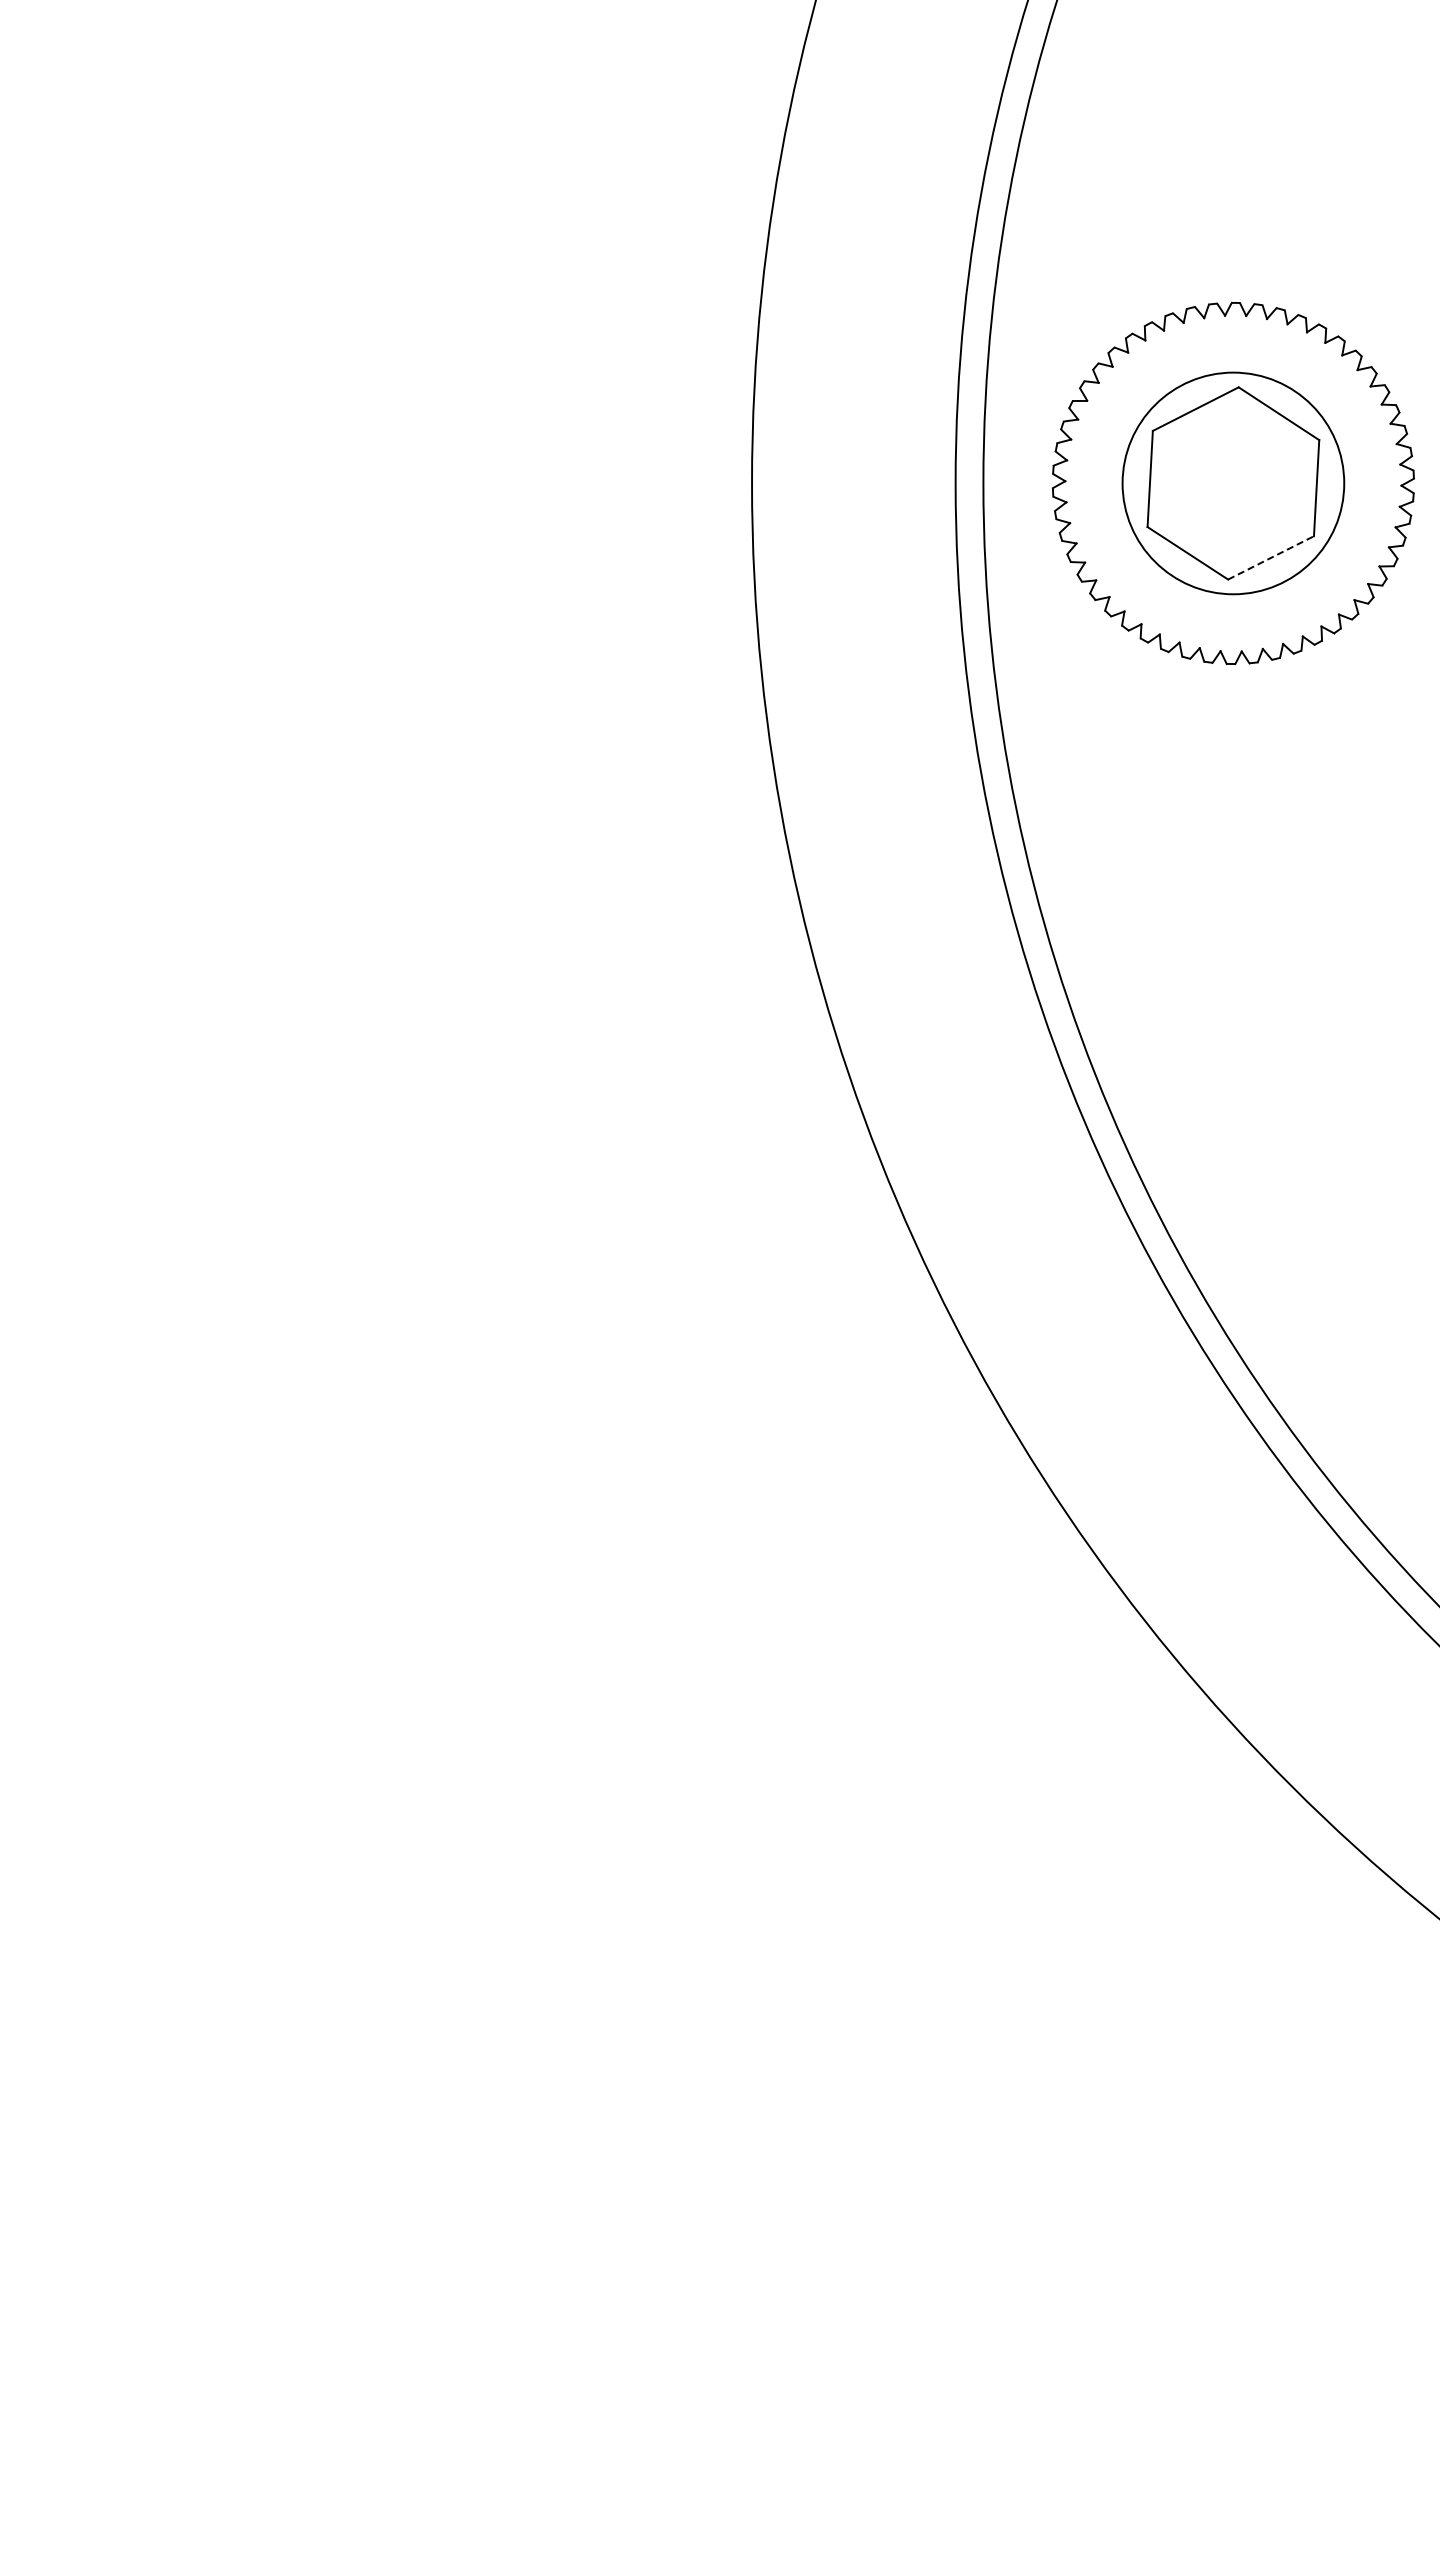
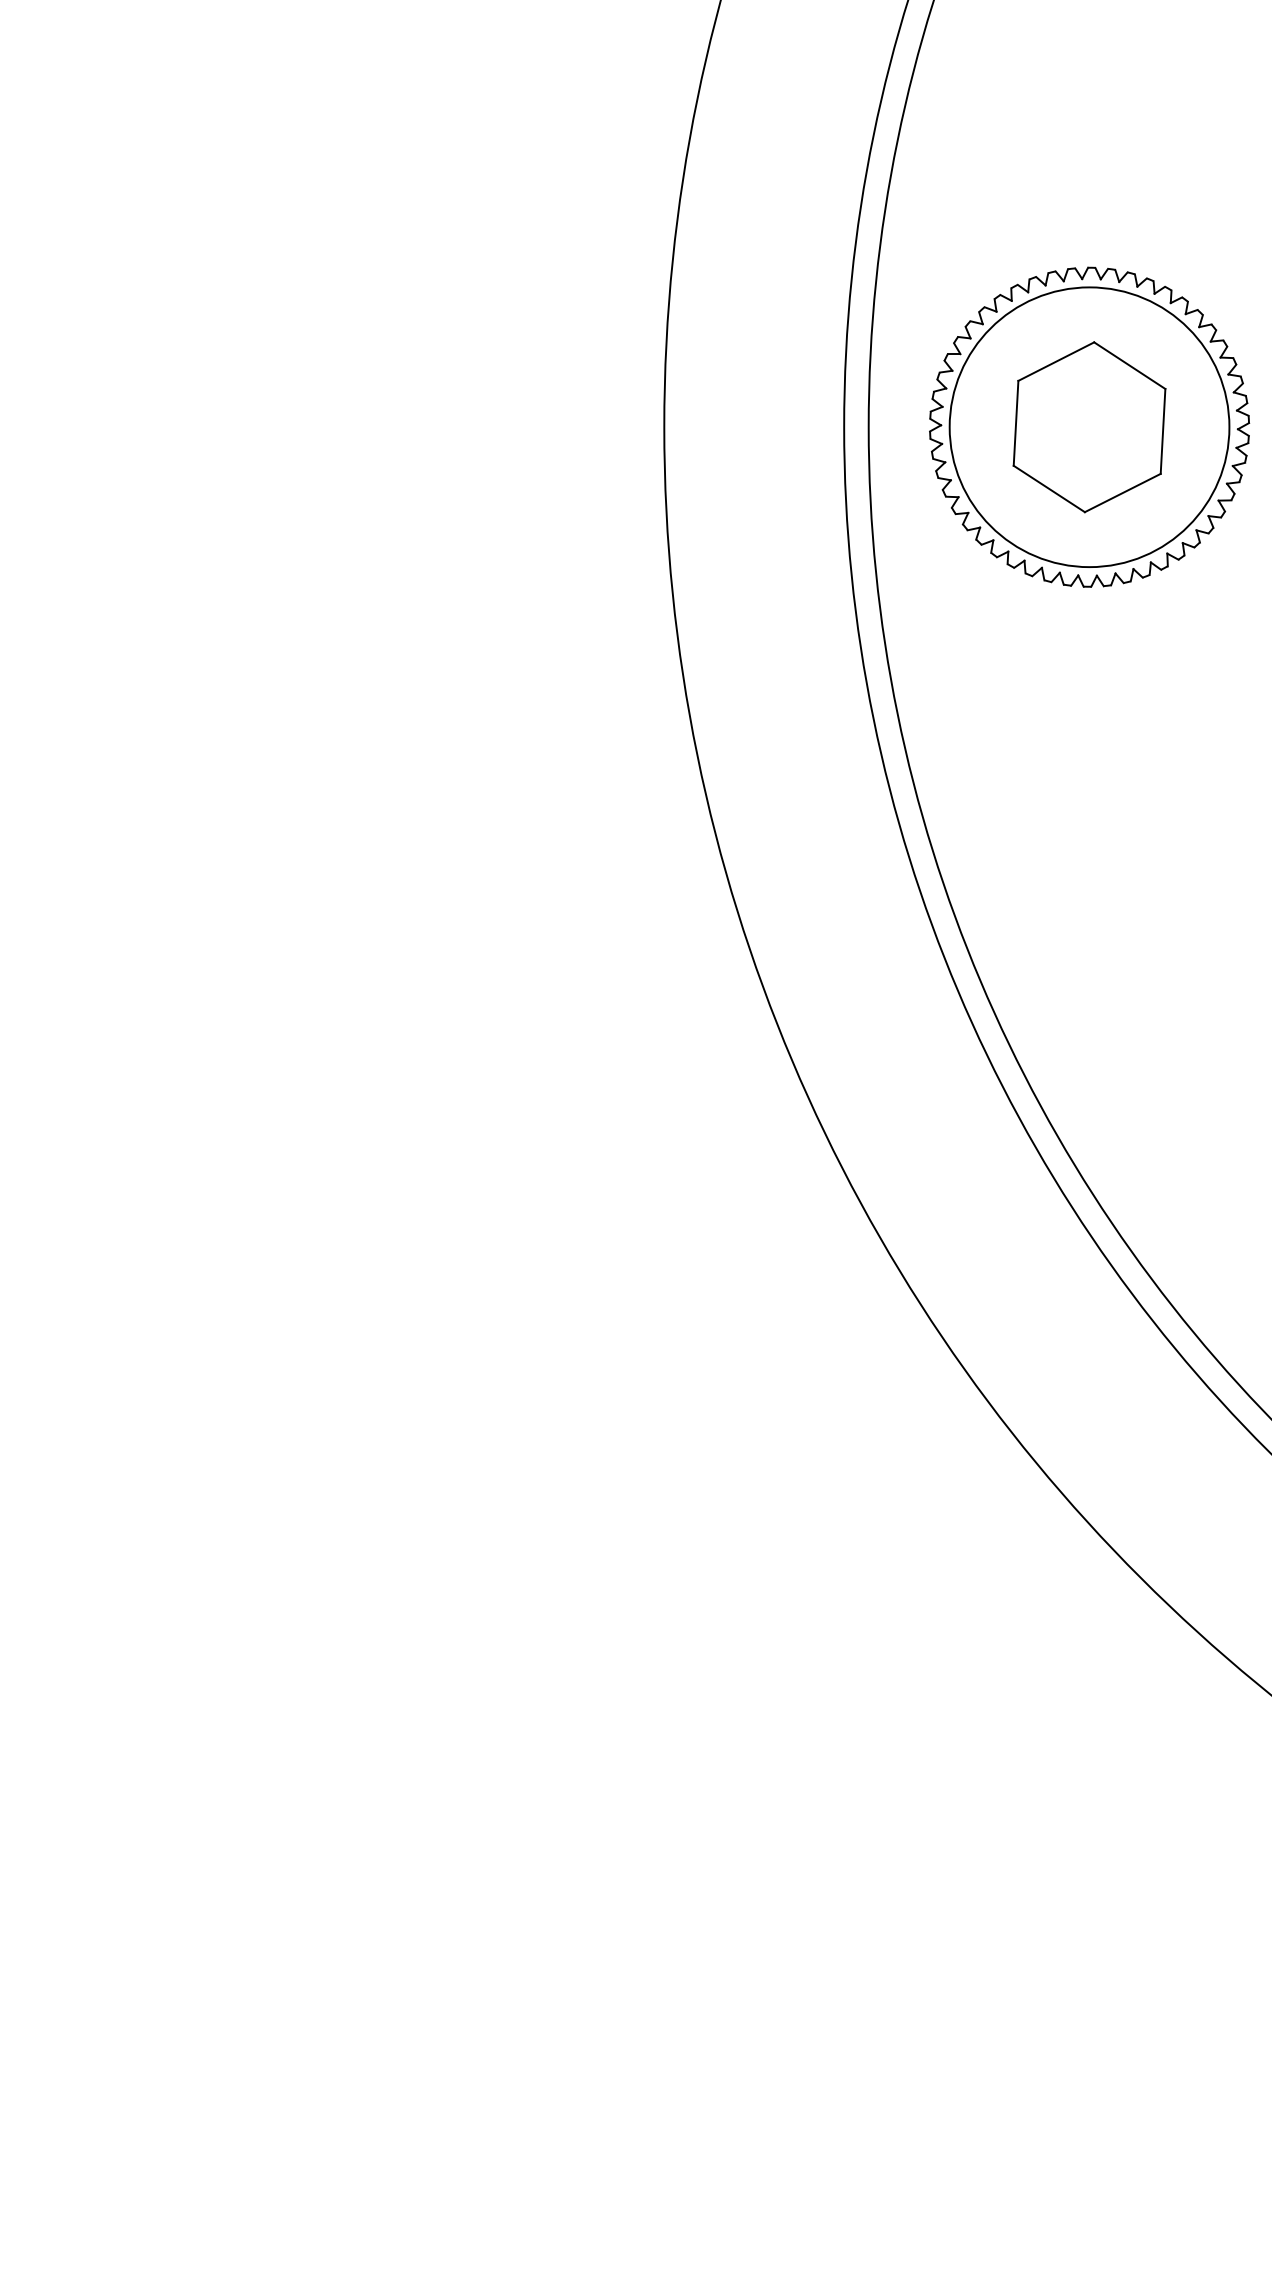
circle: (1233, 483) -> (1089, 427), size x1.43
line: (1271, 557) -> (1123, 492), dashed -> solid

